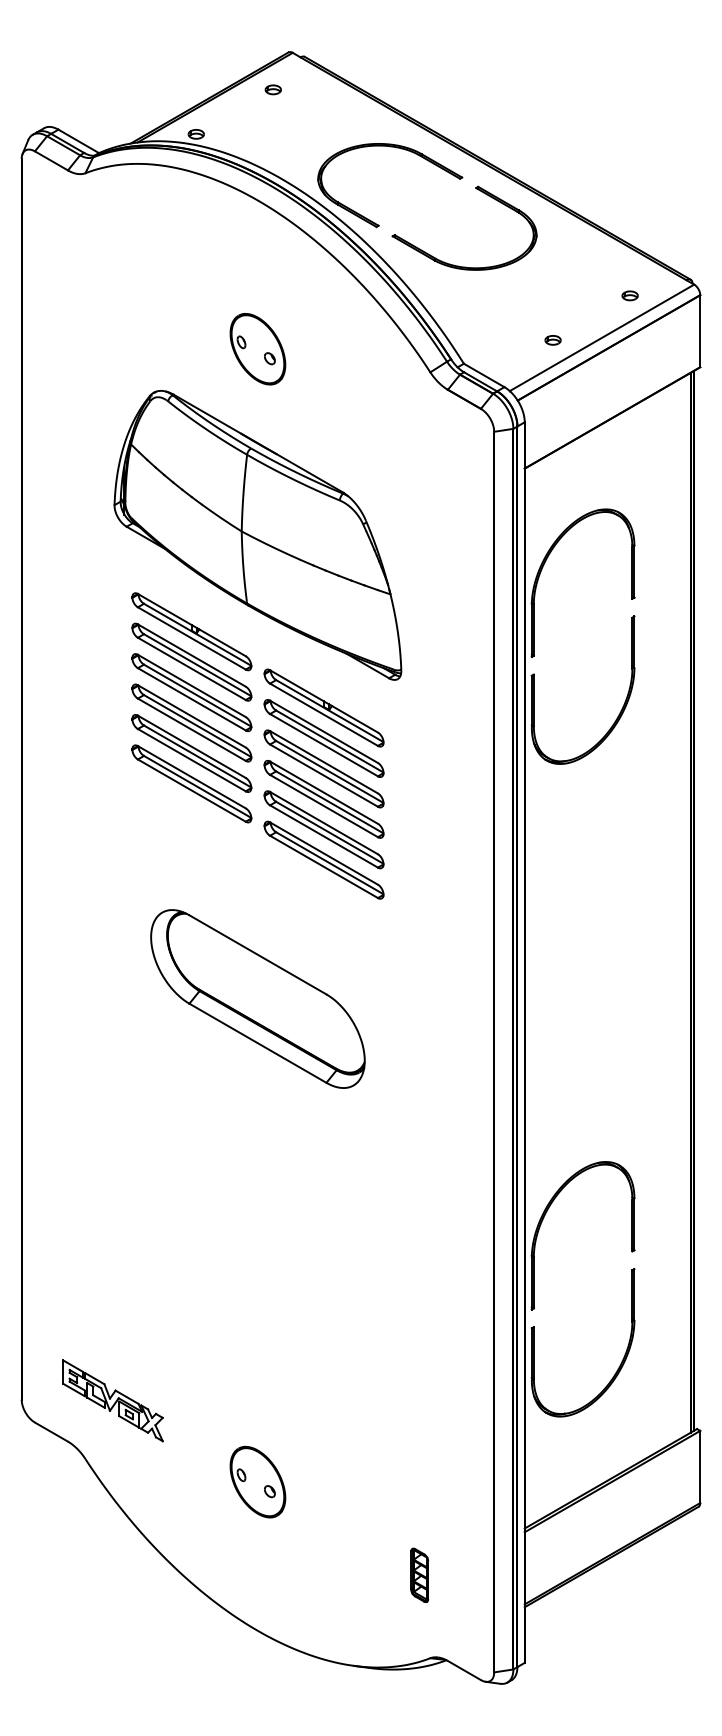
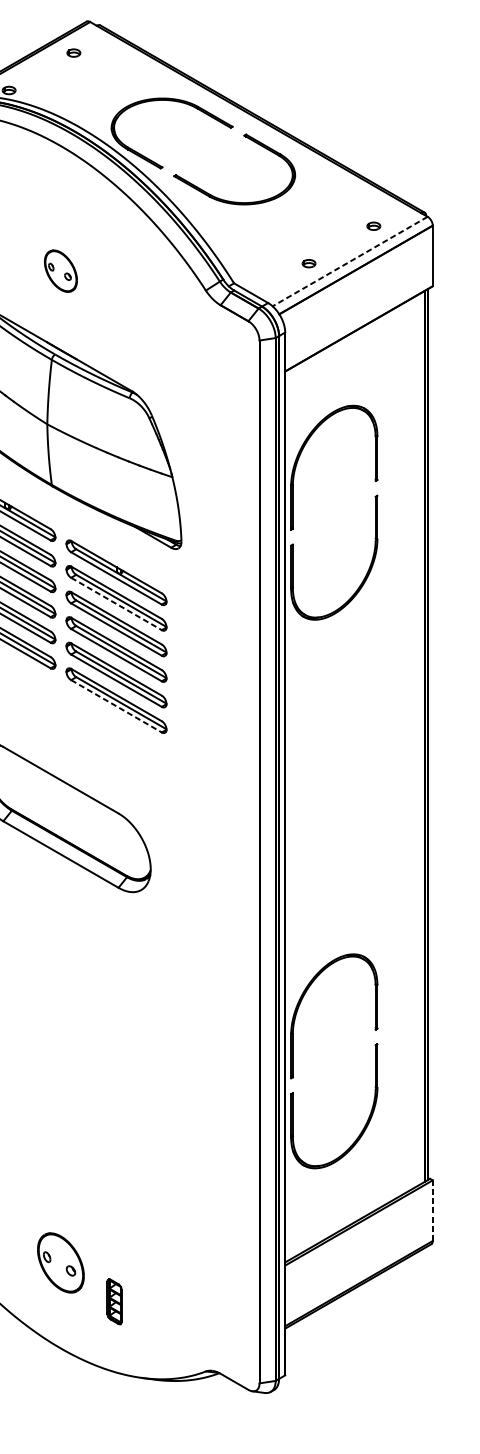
line: (601, 338) -> (349, 262), solid -> dashed
part: (257, 349) -> (60, 271), size x0.7
line: (324, 745) -> (116, 604), solid -> dashed
line: (324, 867) -> (116, 706), solid -> dashed
line: (700, 1466) -> (432, 1210), solid -> dashed
part: (257, 1481) -> (60, 1262), moved
part: (419, 1574) -> (114, 1301), moved

